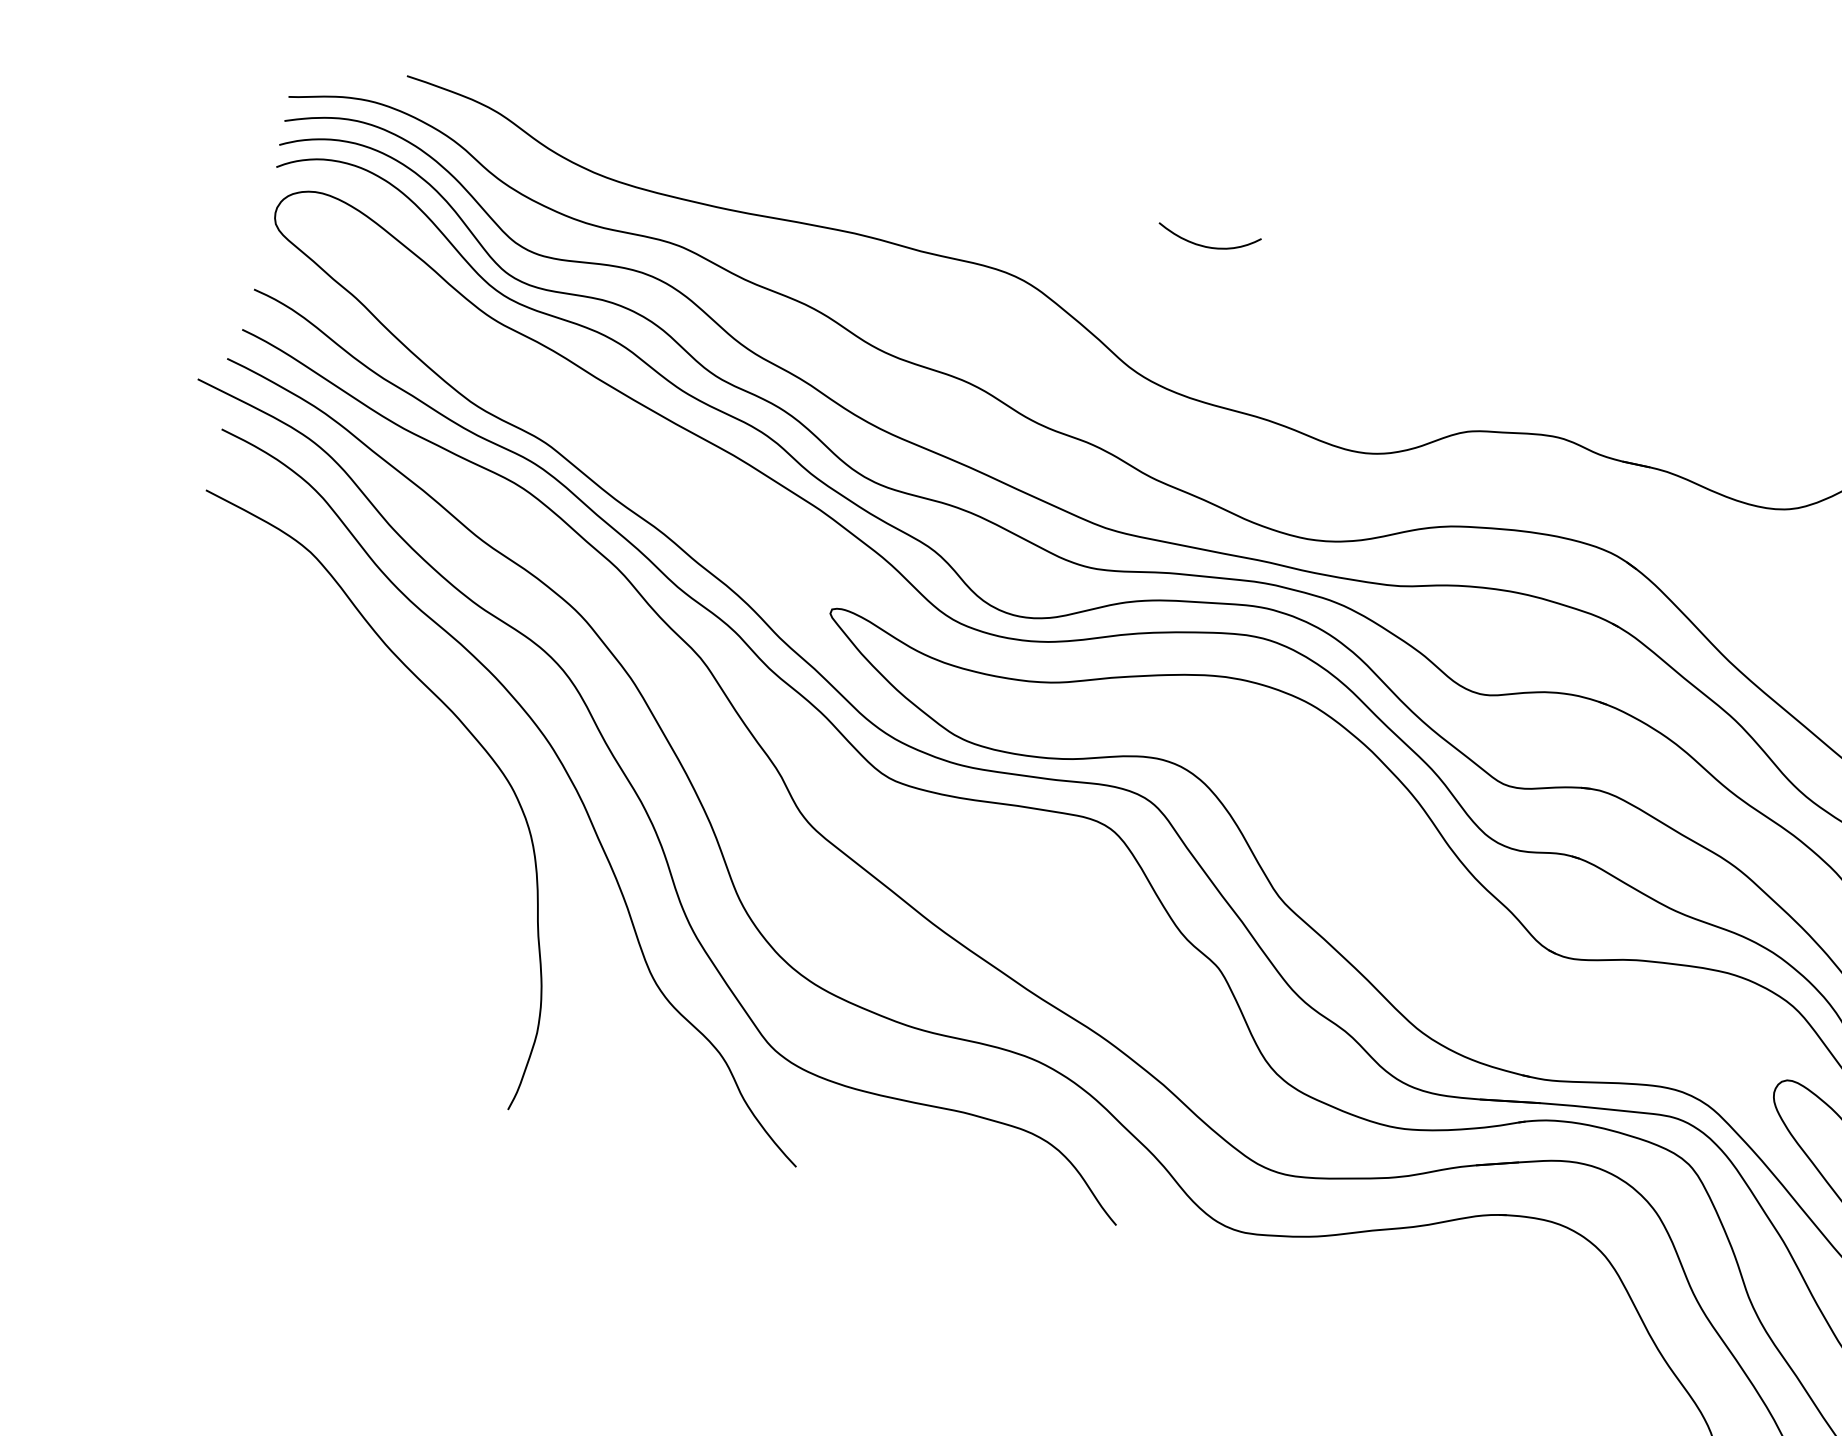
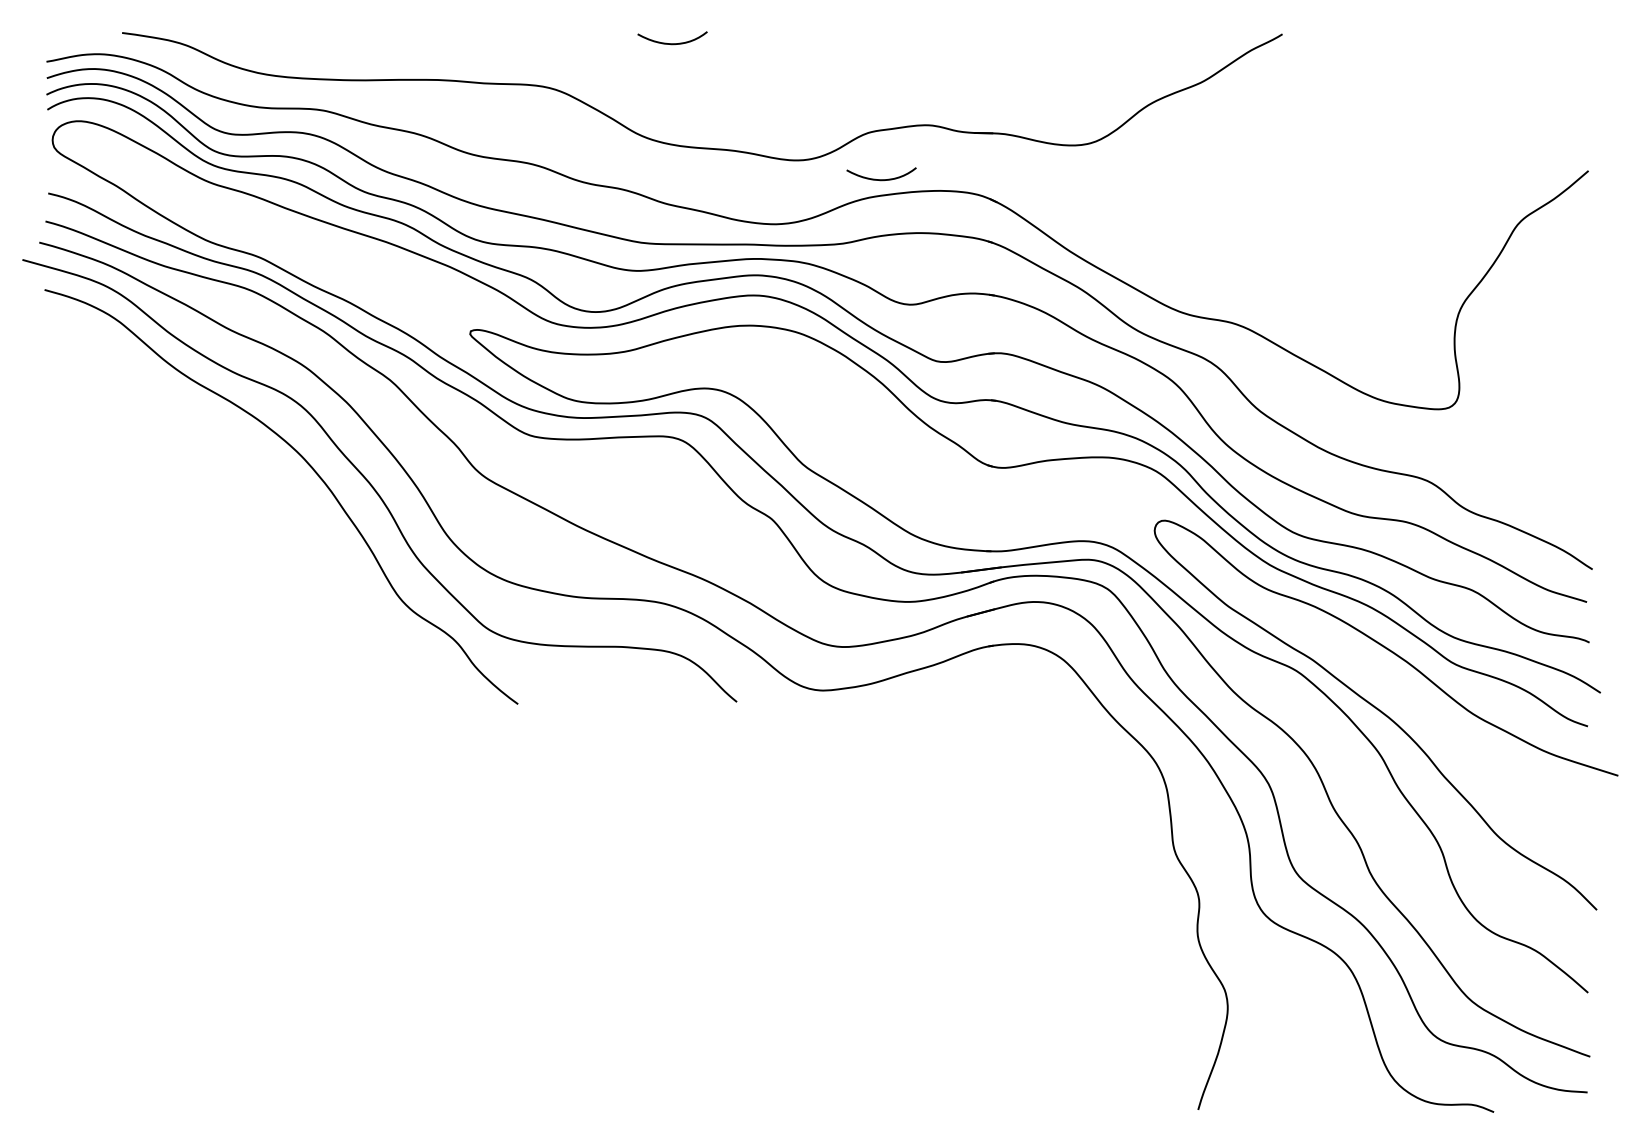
curve: (1474, 503) -> (881, 179), added
curve: (456, 719) -> (236, 451), removed

